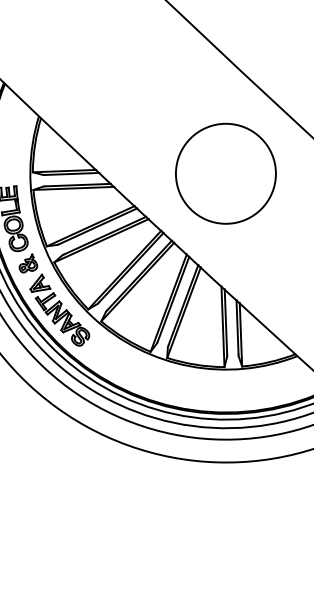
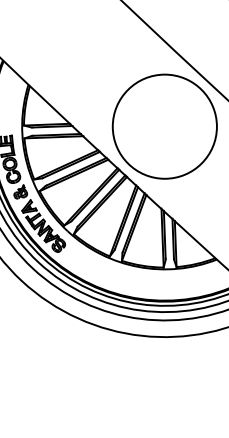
circle: (225, 173) -> (164, 126), size x1.43

